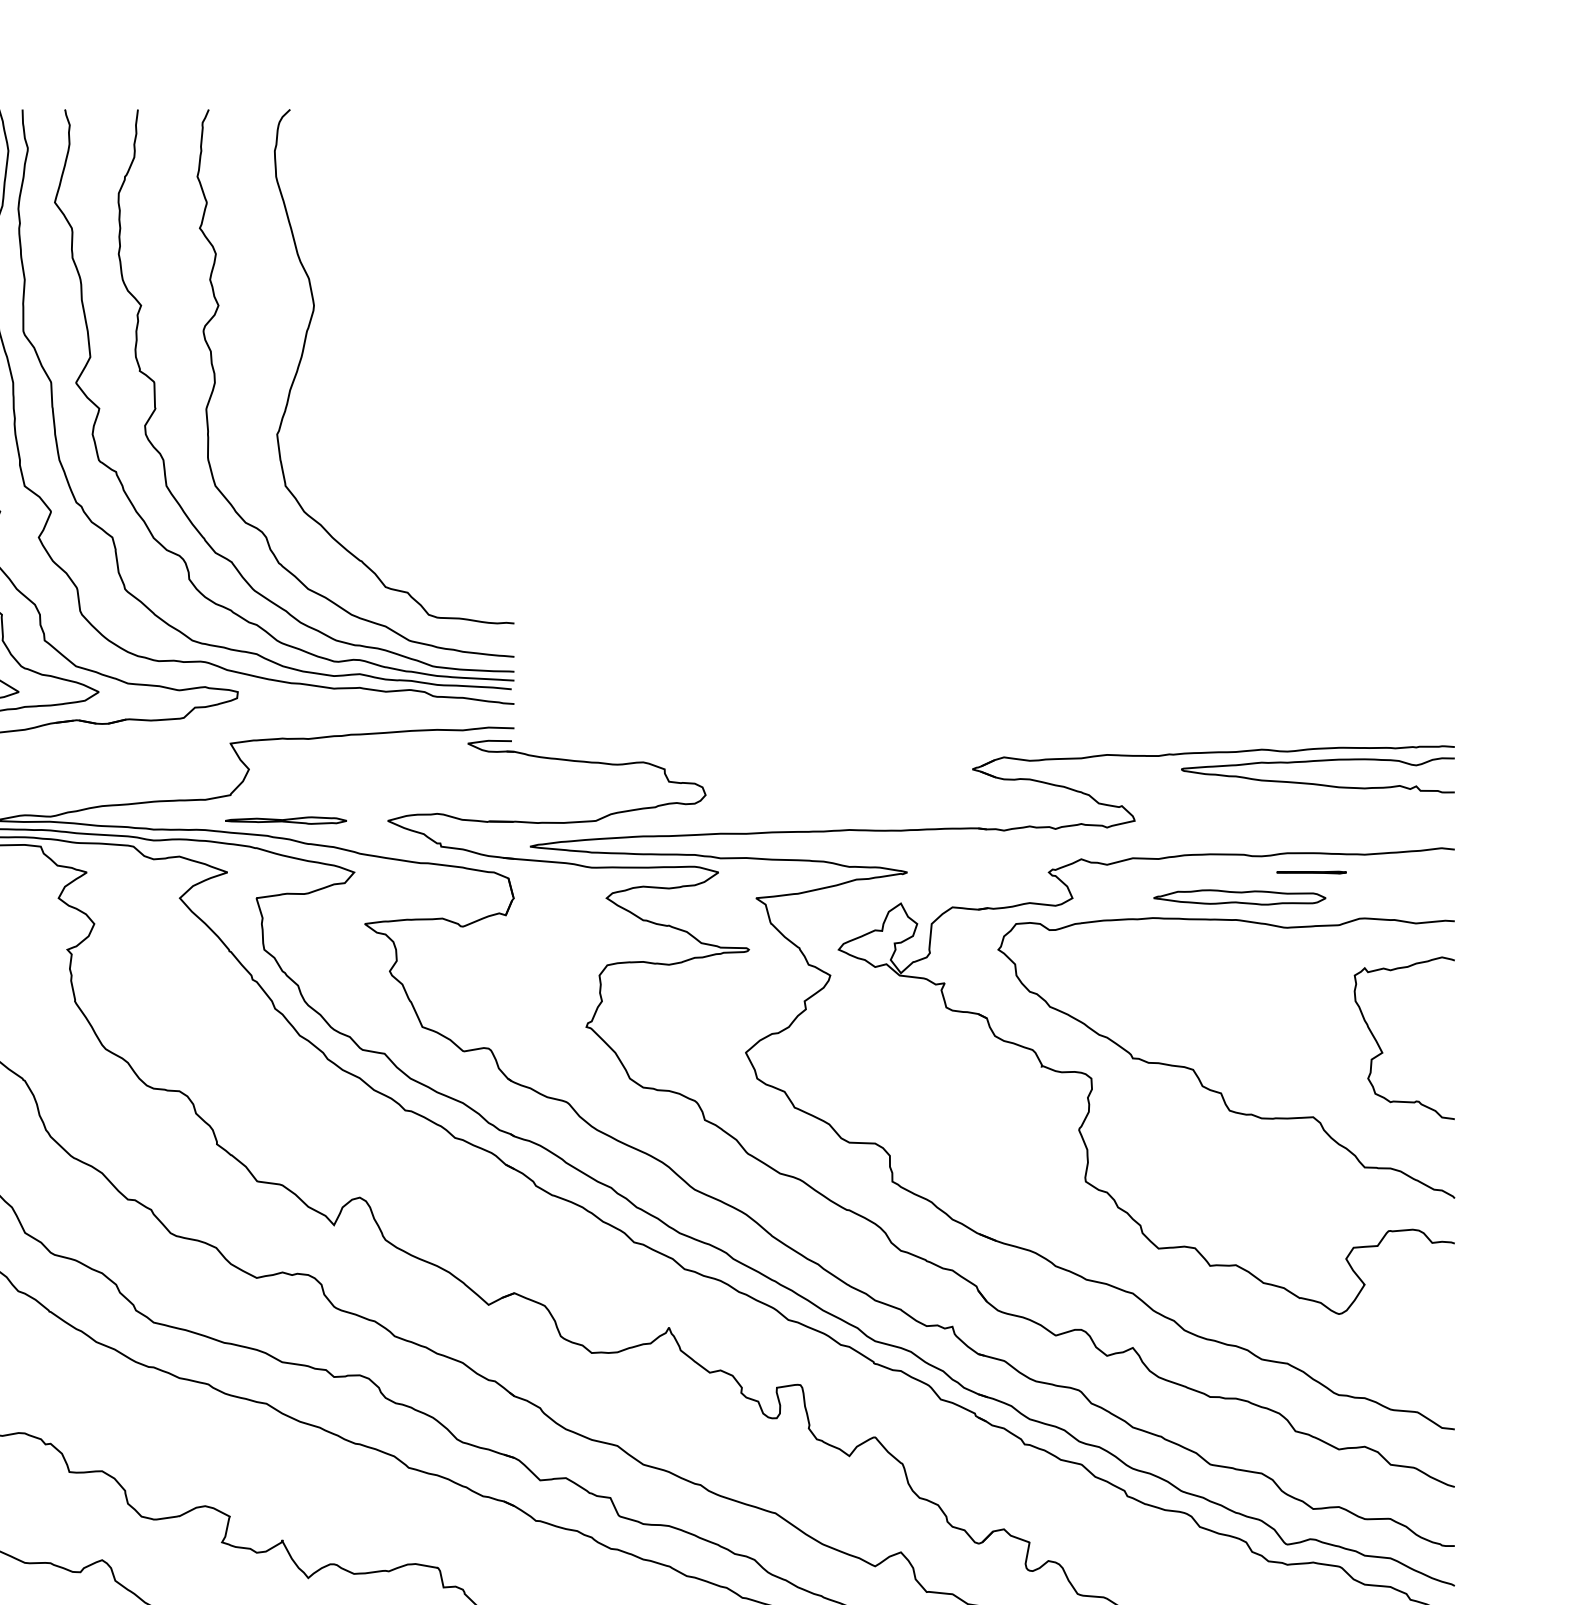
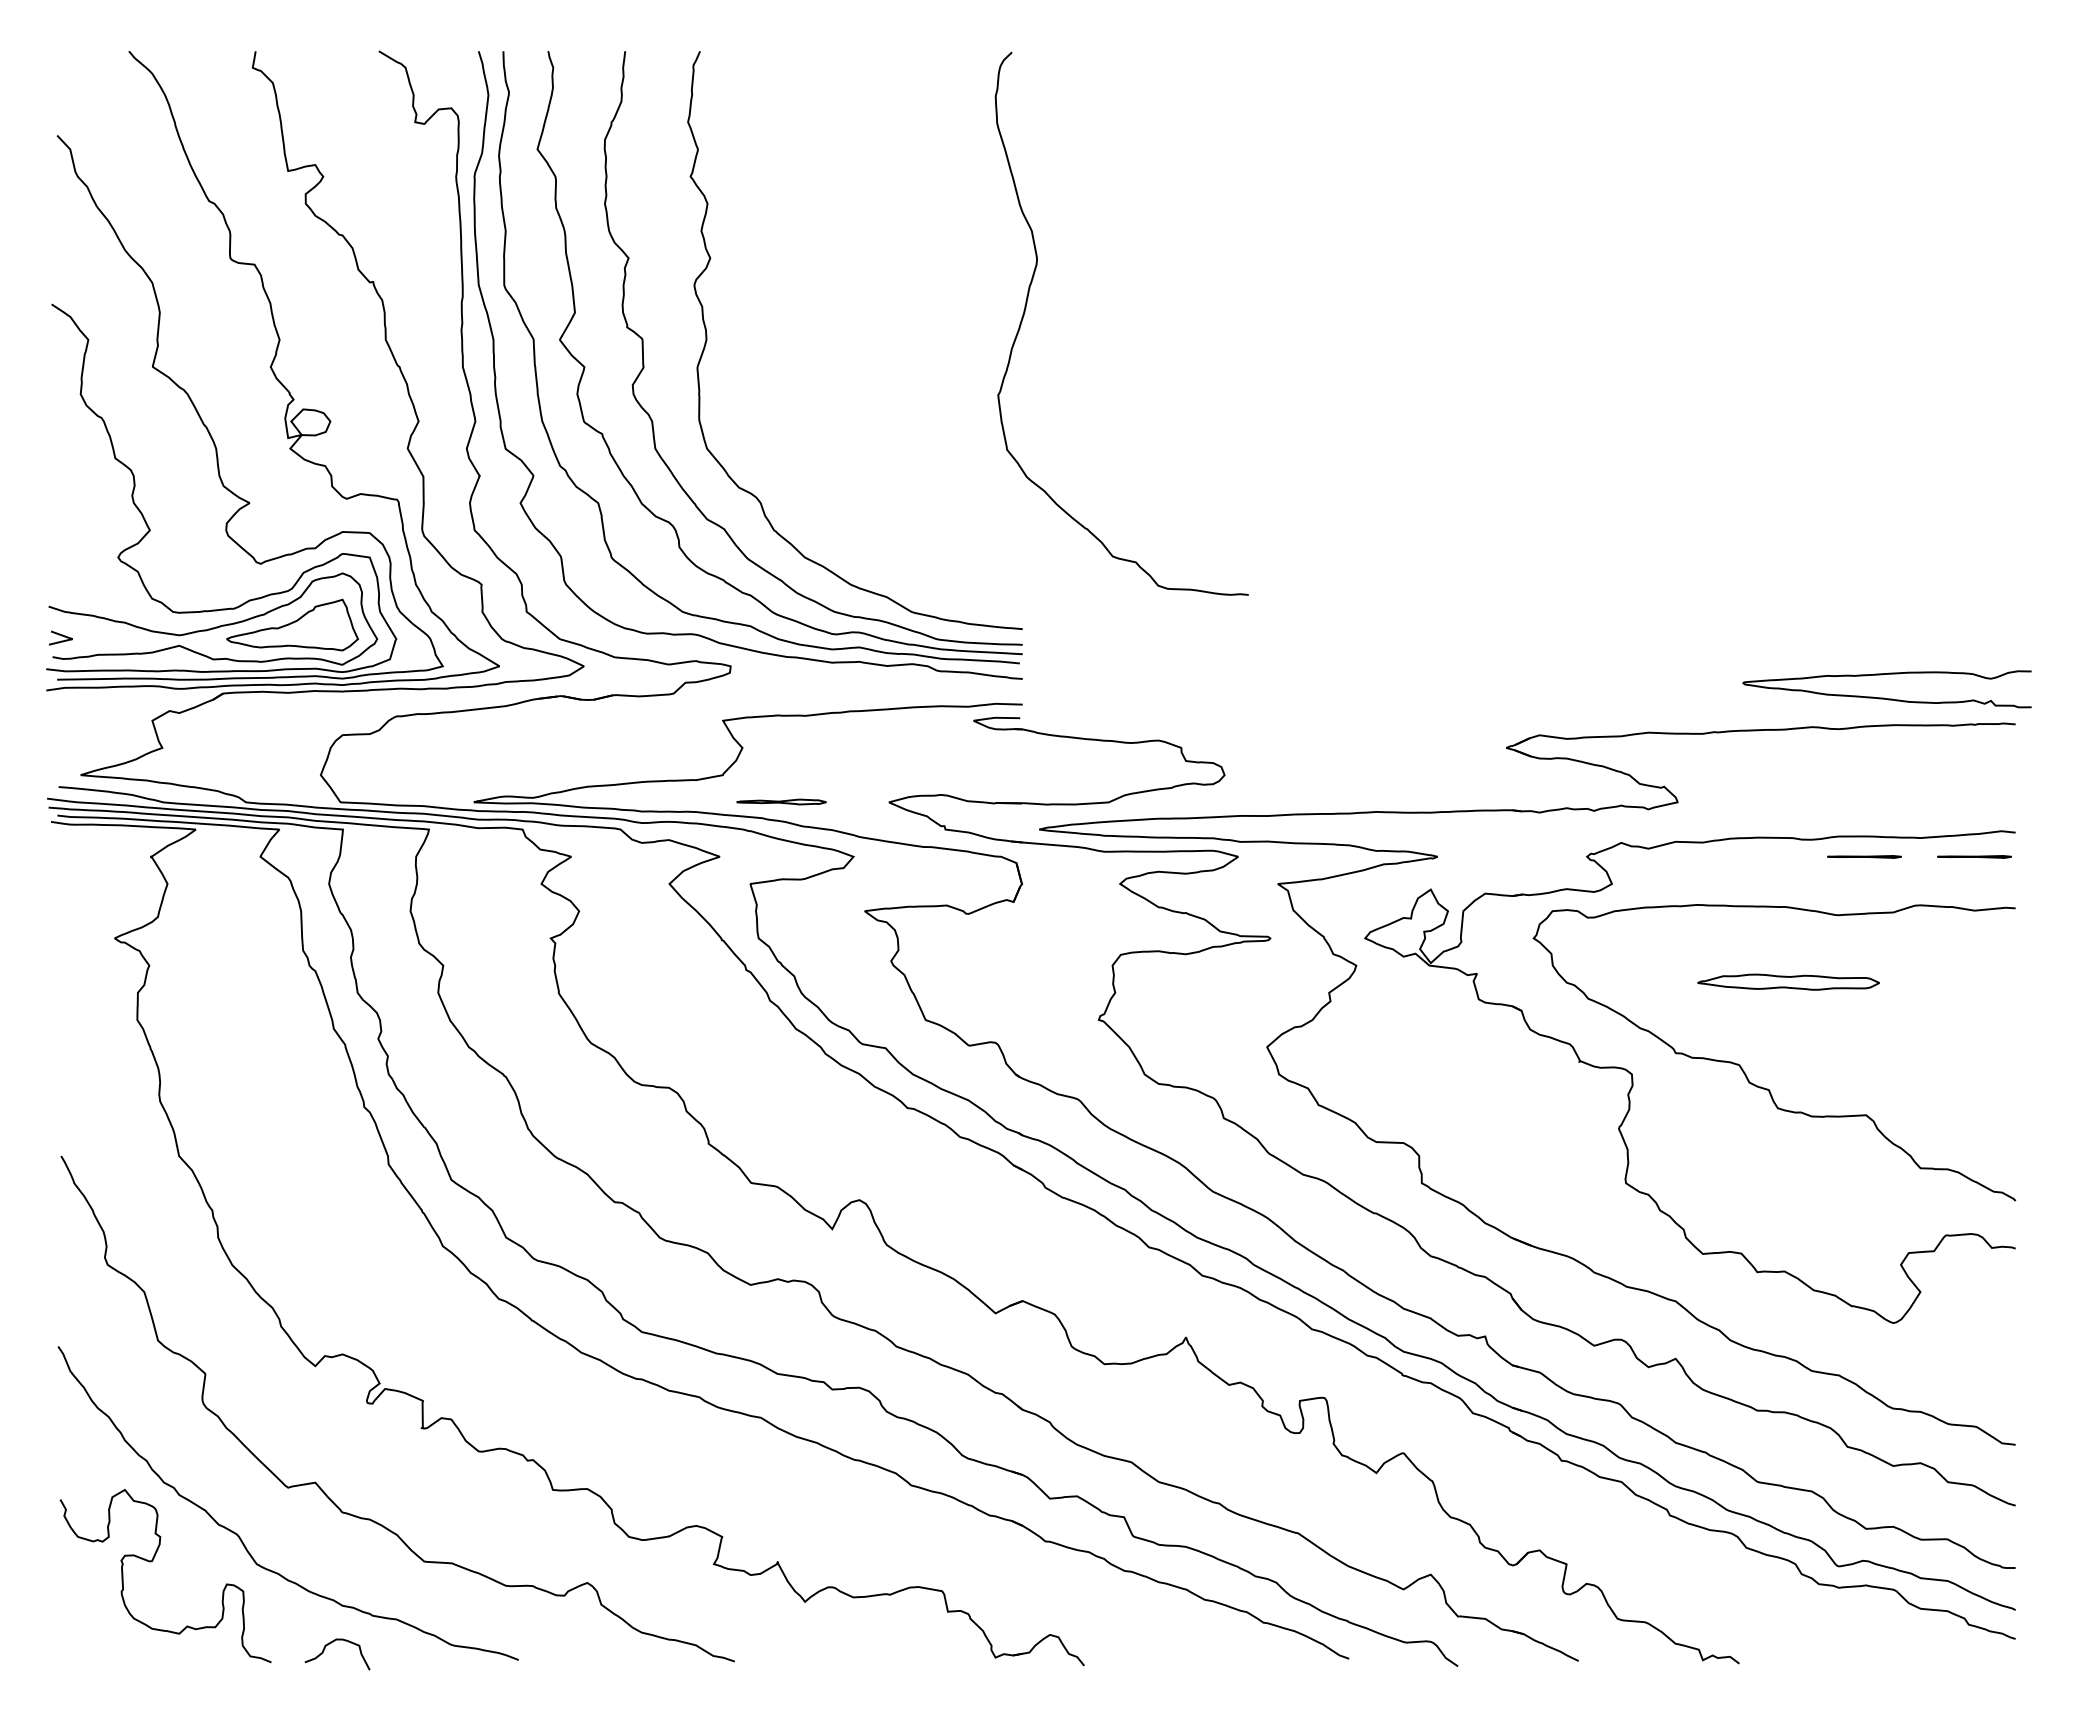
curve: (304, 347) -> (1027, 303), moved
curve: (1315, 783) -> (1884, 697), moved
part: (285, 820) -> (781, 801), size x0.7
line: (1415, 872) -> (1974, 856), added
part: (1239, 896) -> (1788, 981), moved
curve: (1381, 1049) -> (1938, 1043), removed

